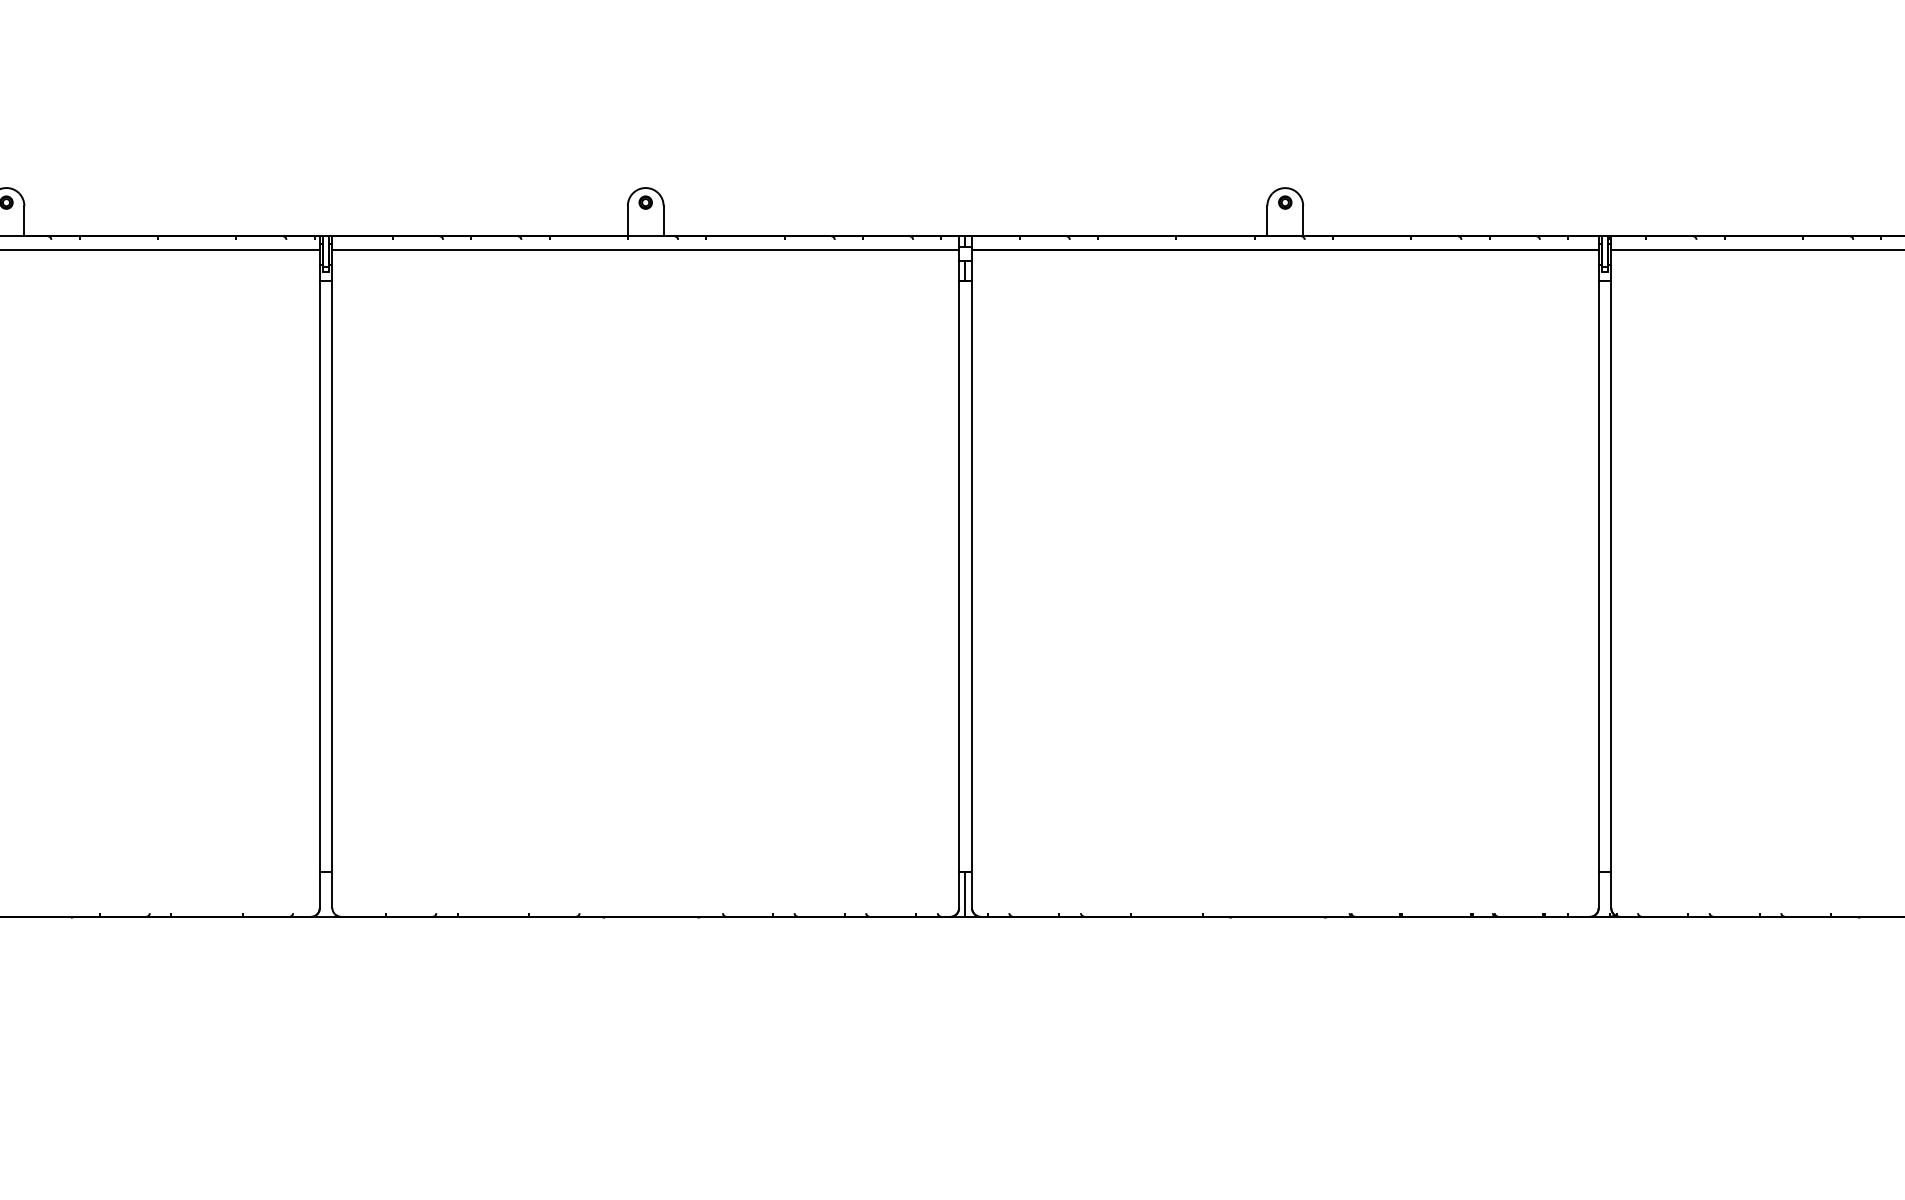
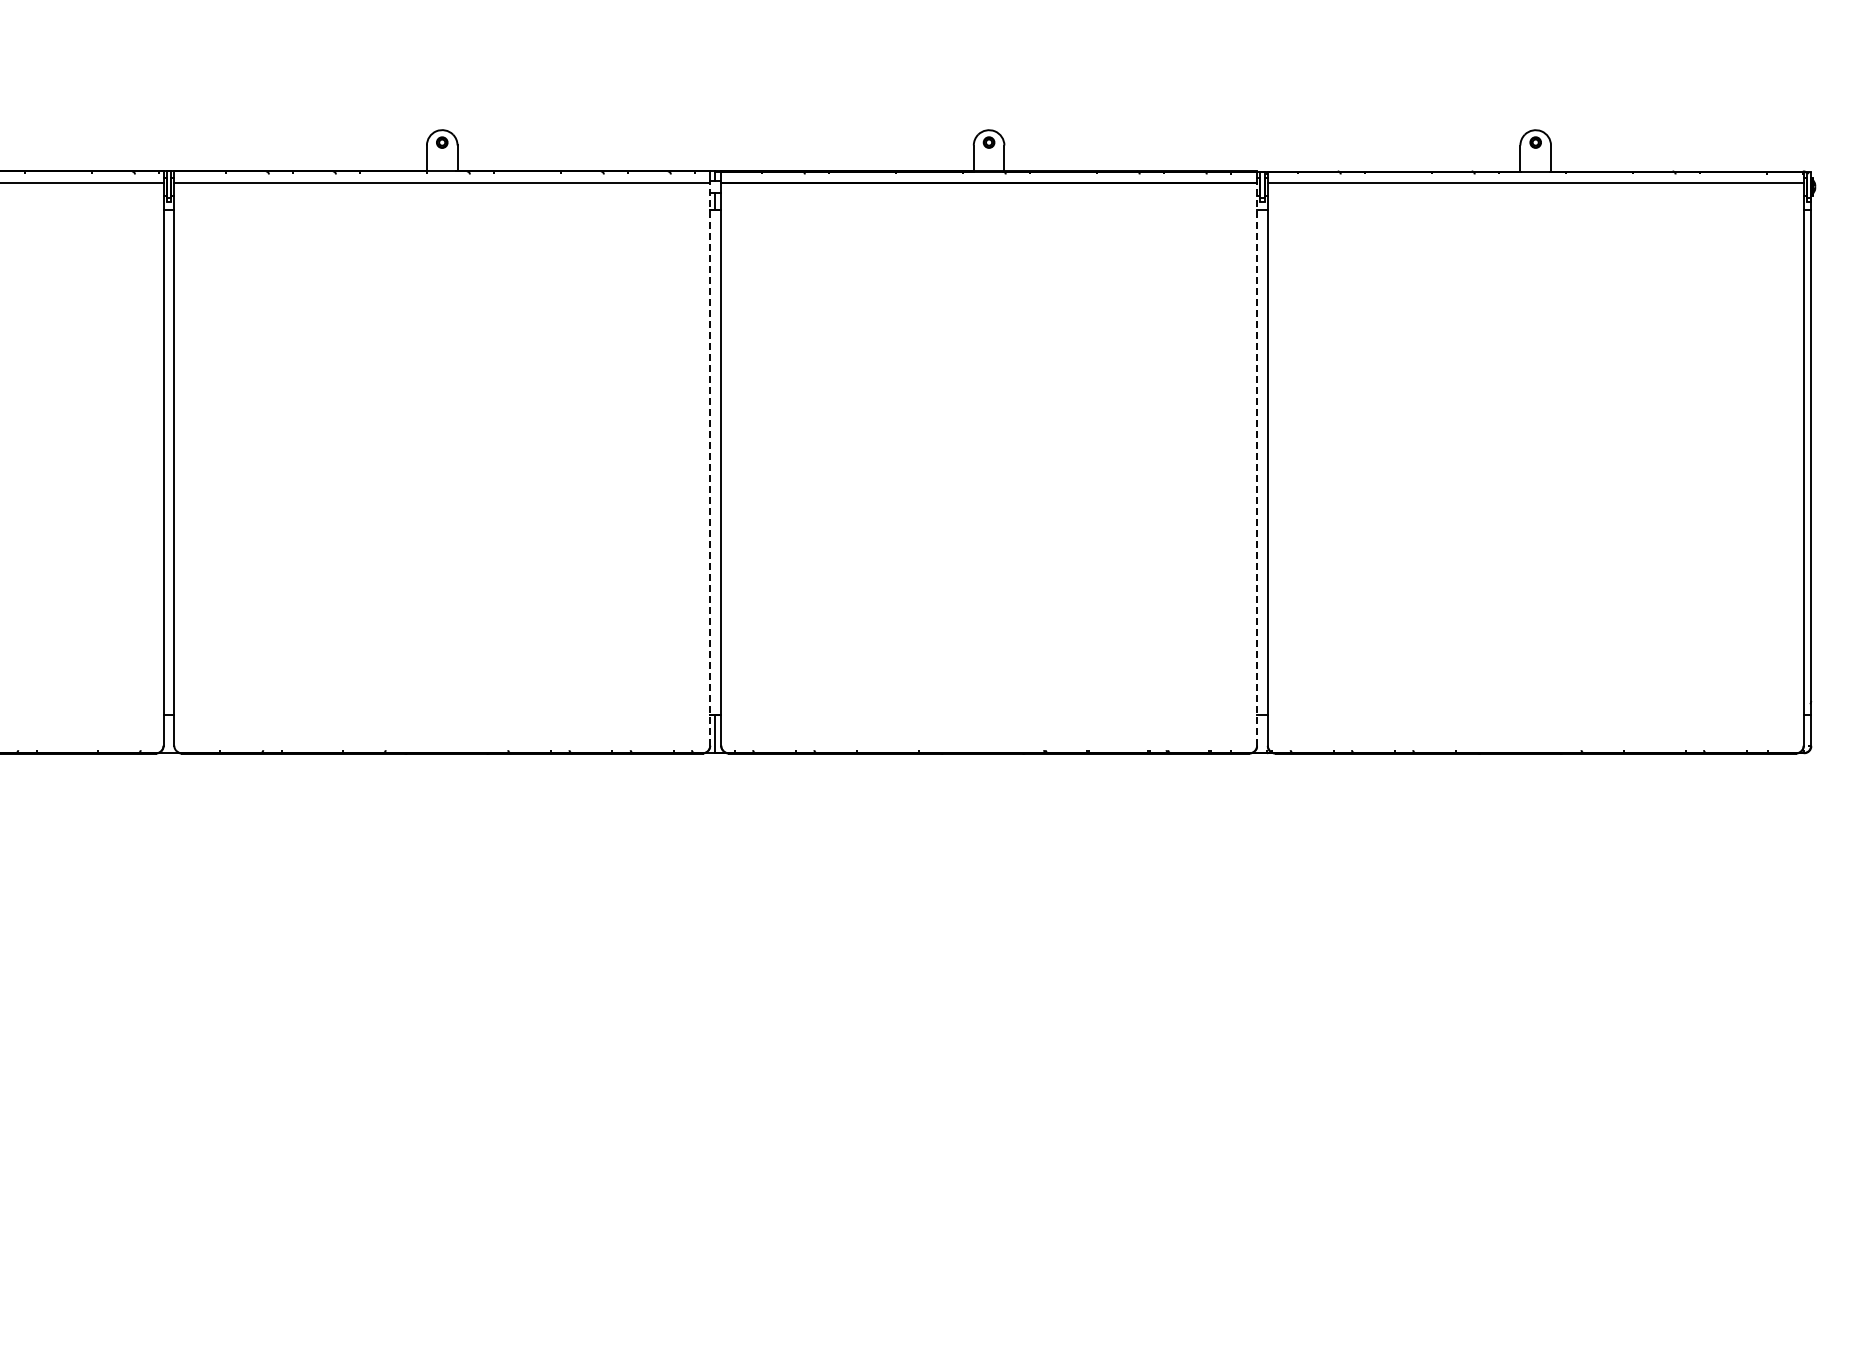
line: (959, 577) -> (710, 463), solid -> dashed
line: (1599, 577) -> (1257, 463), solid -> dashed

